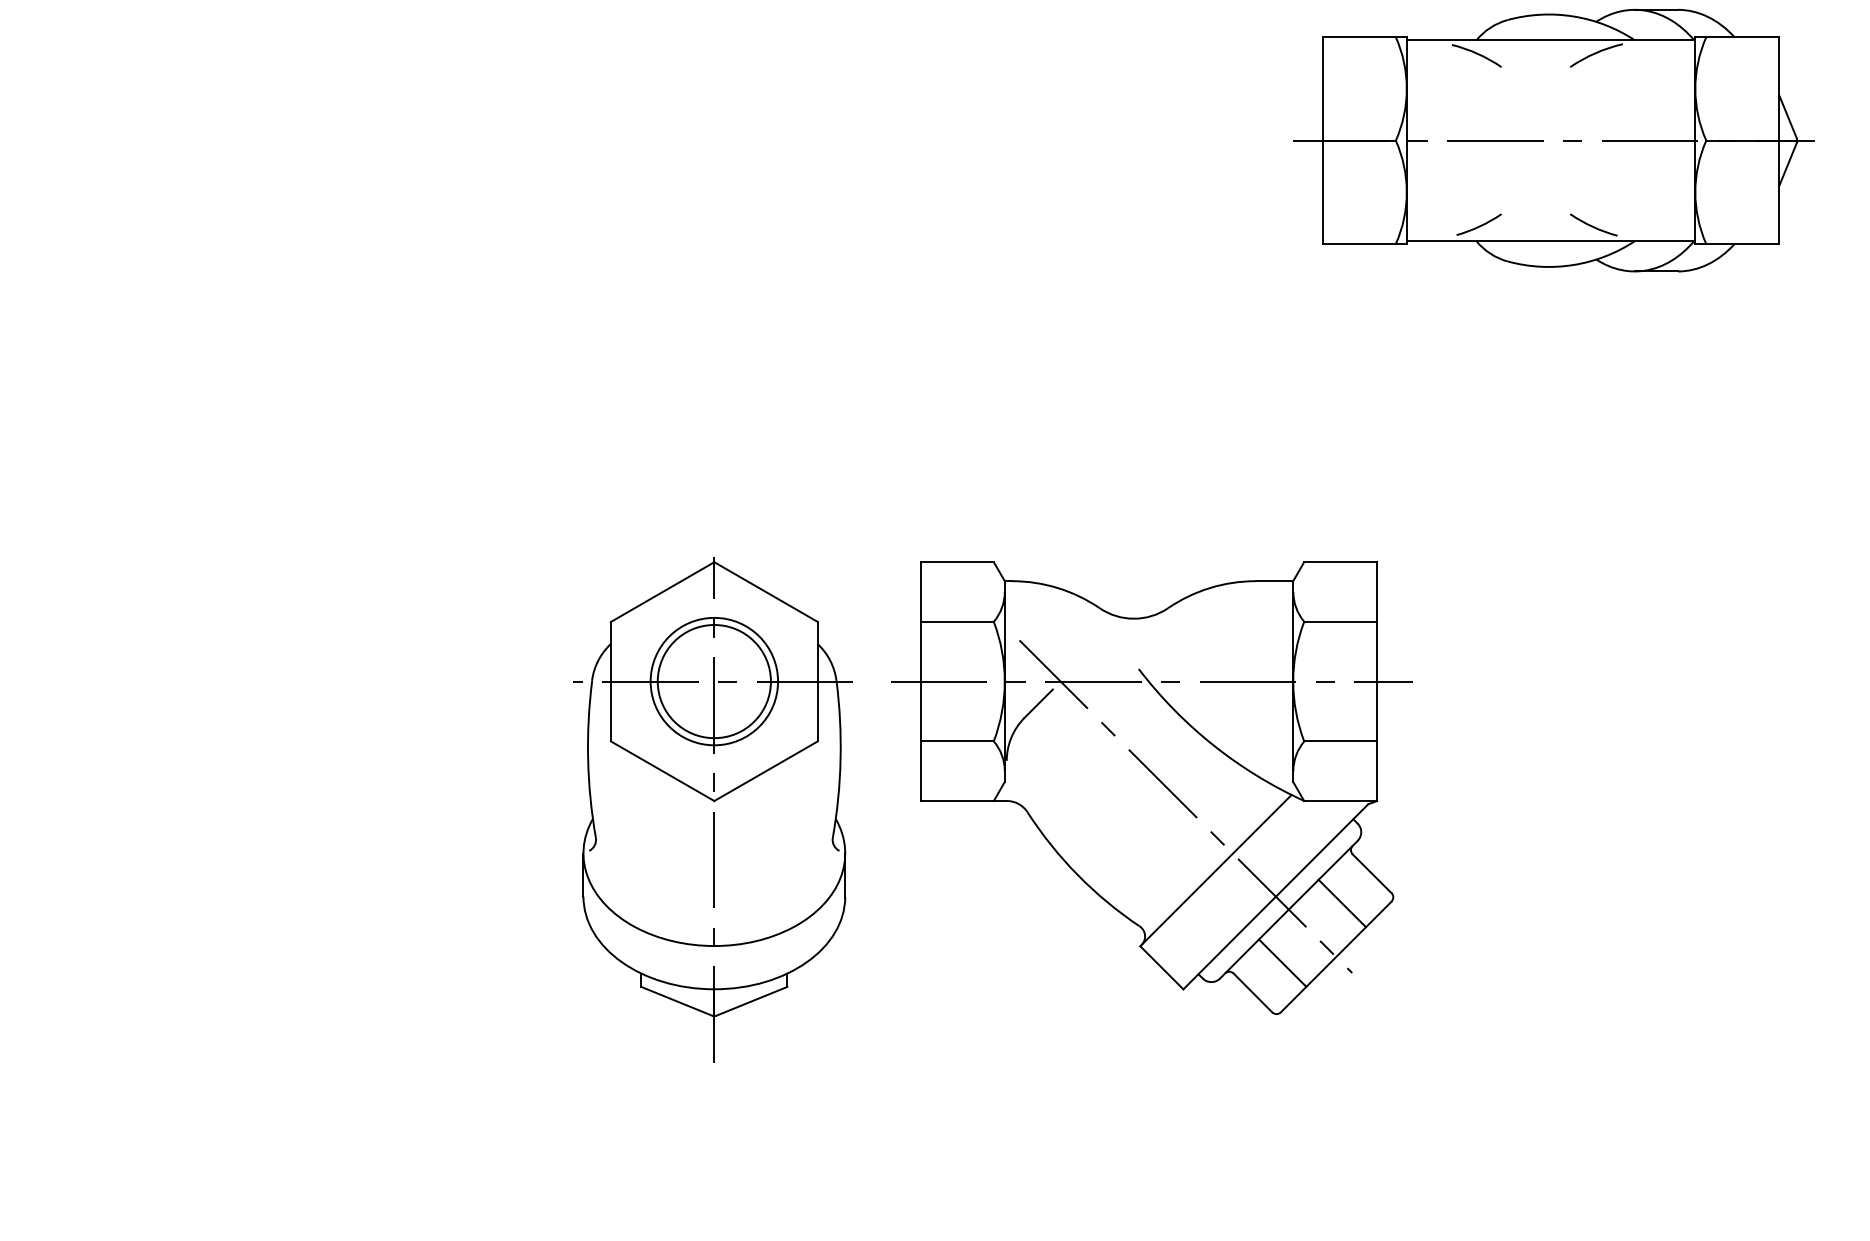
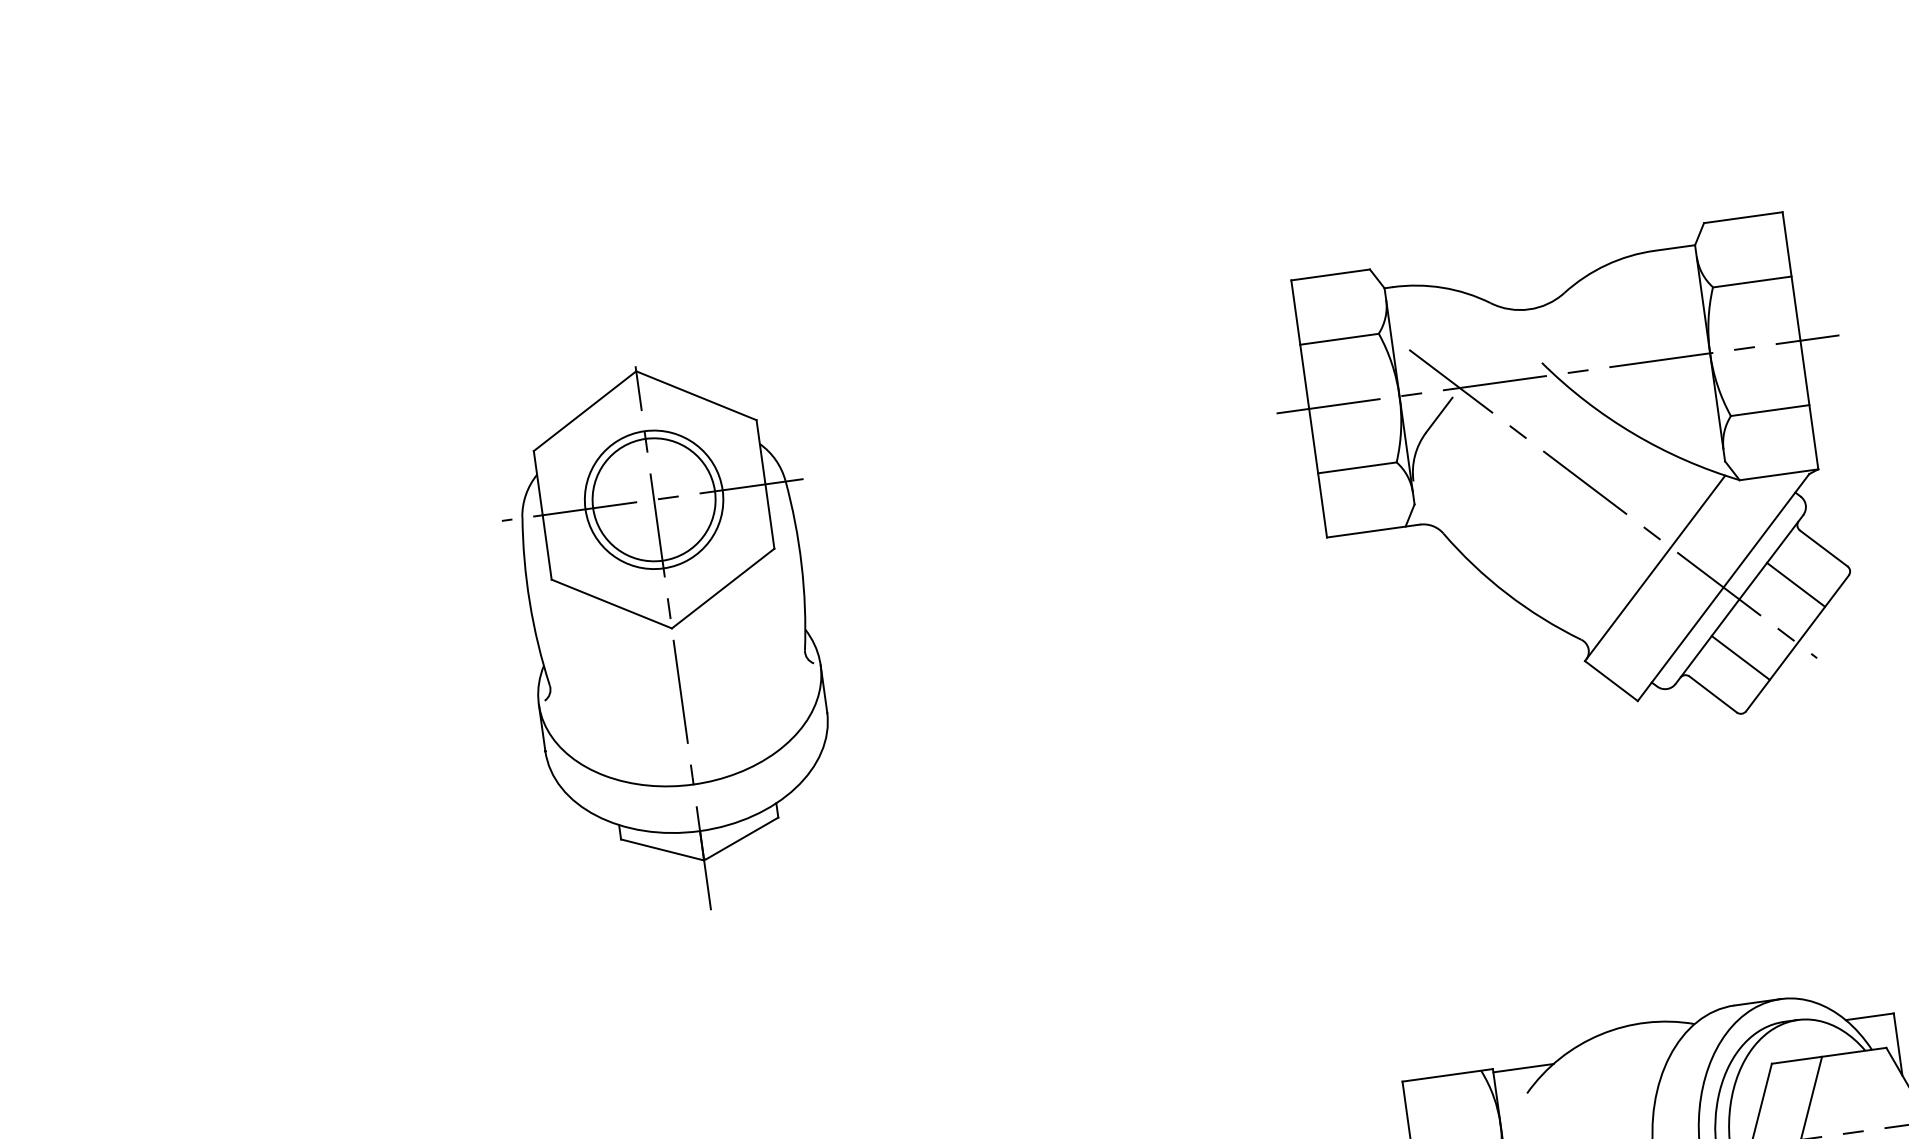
part: (1151, 787) -> (1573, 488), moved

